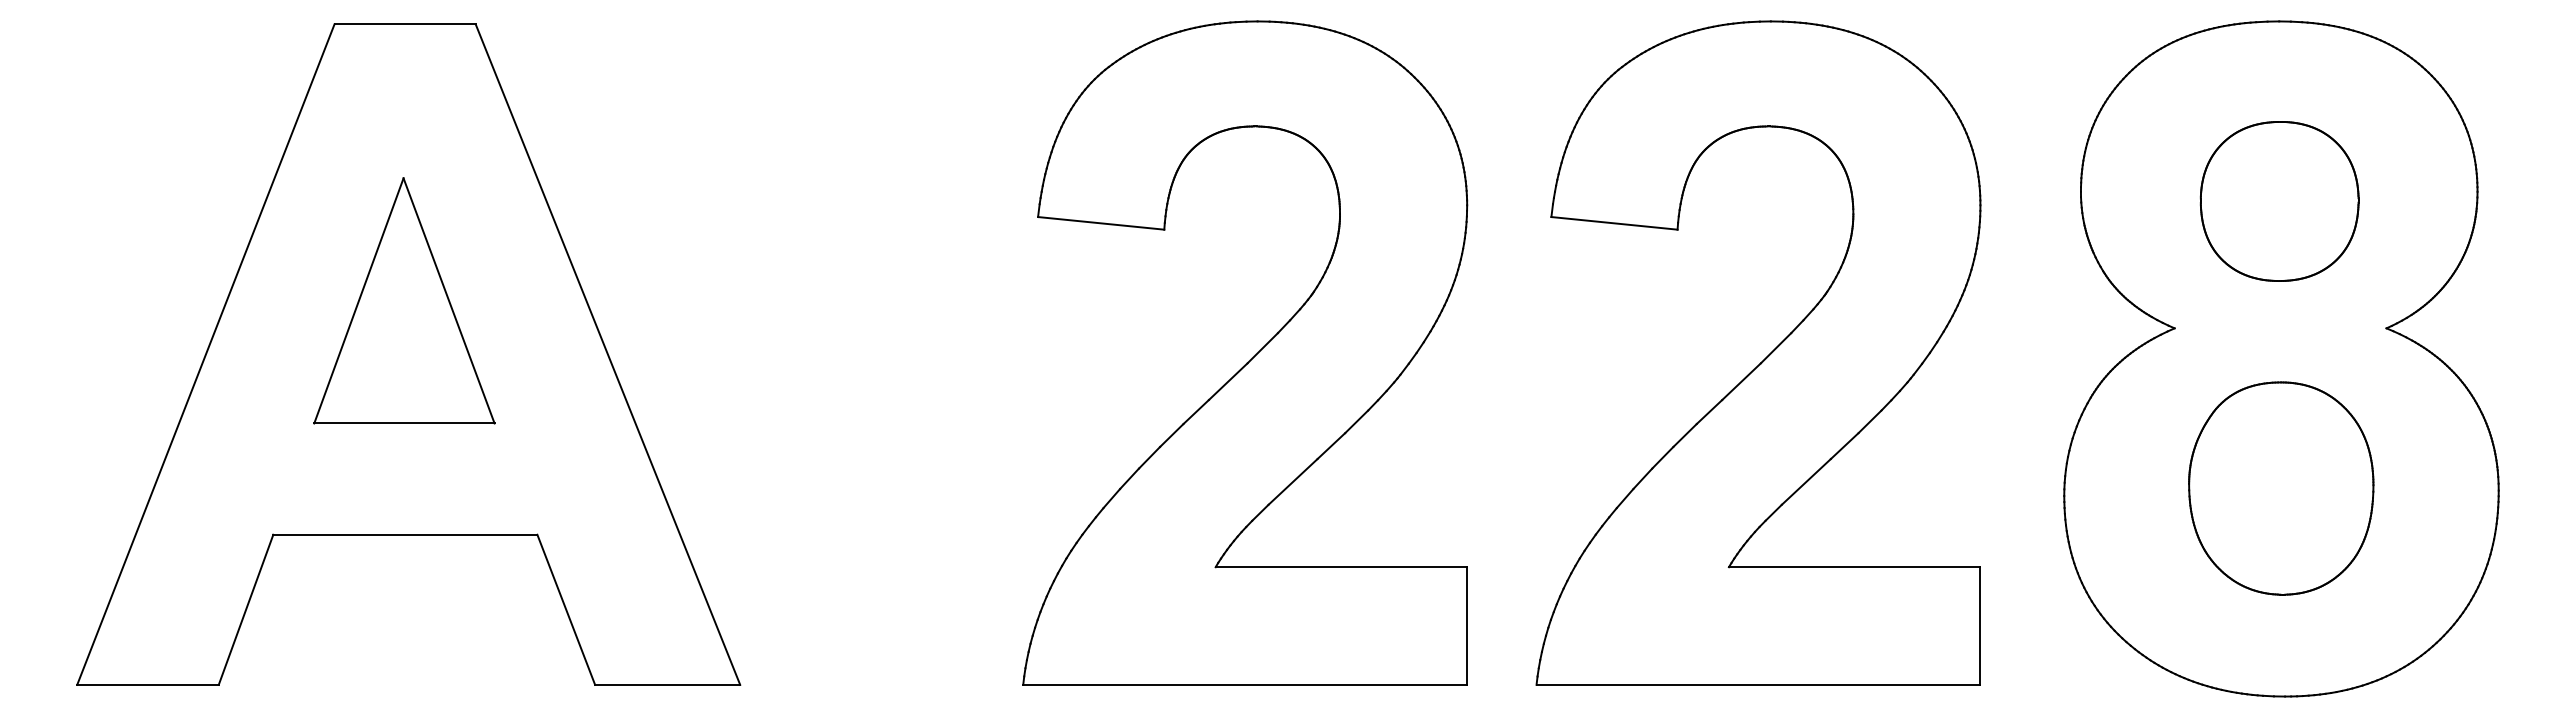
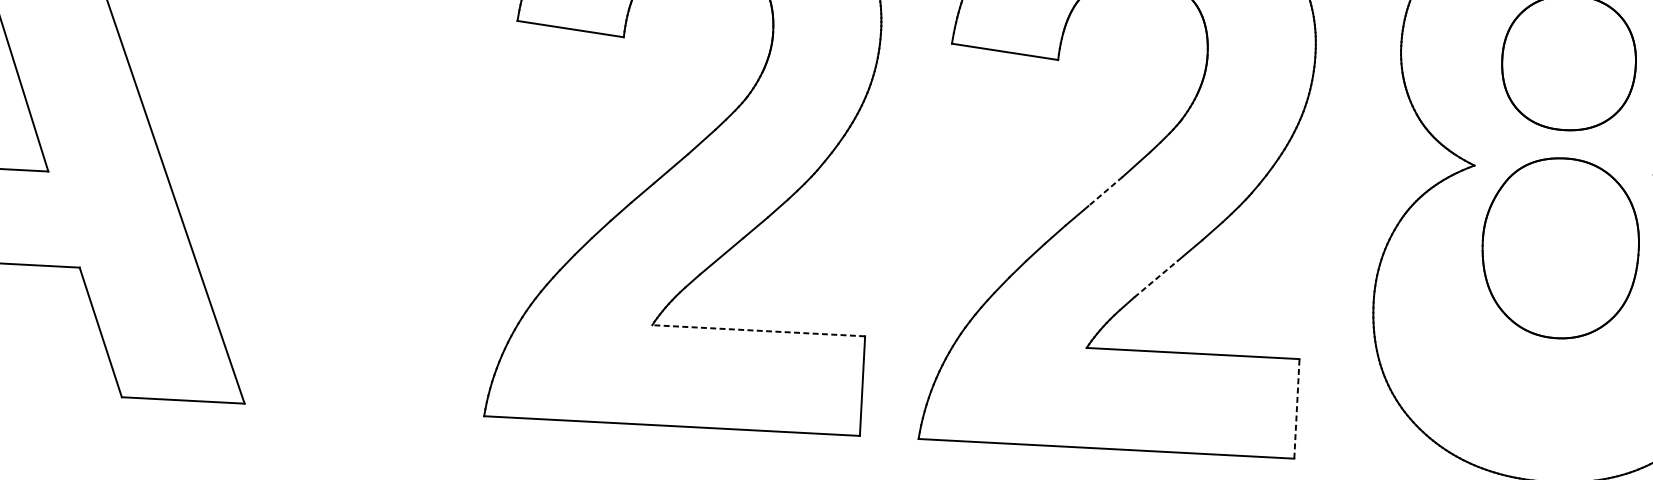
line: (1741, 381) -> (1105, 191), solid -> dashed
line: (1806, 481) -> (1156, 278), solid -> dashed
part: (2281, 488) -> (1560, 248), moved
line: (1341, 567) -> (758, 331), solid -> dashed
line: (1980, 626) -> (1296, 409), solid -> dashed

